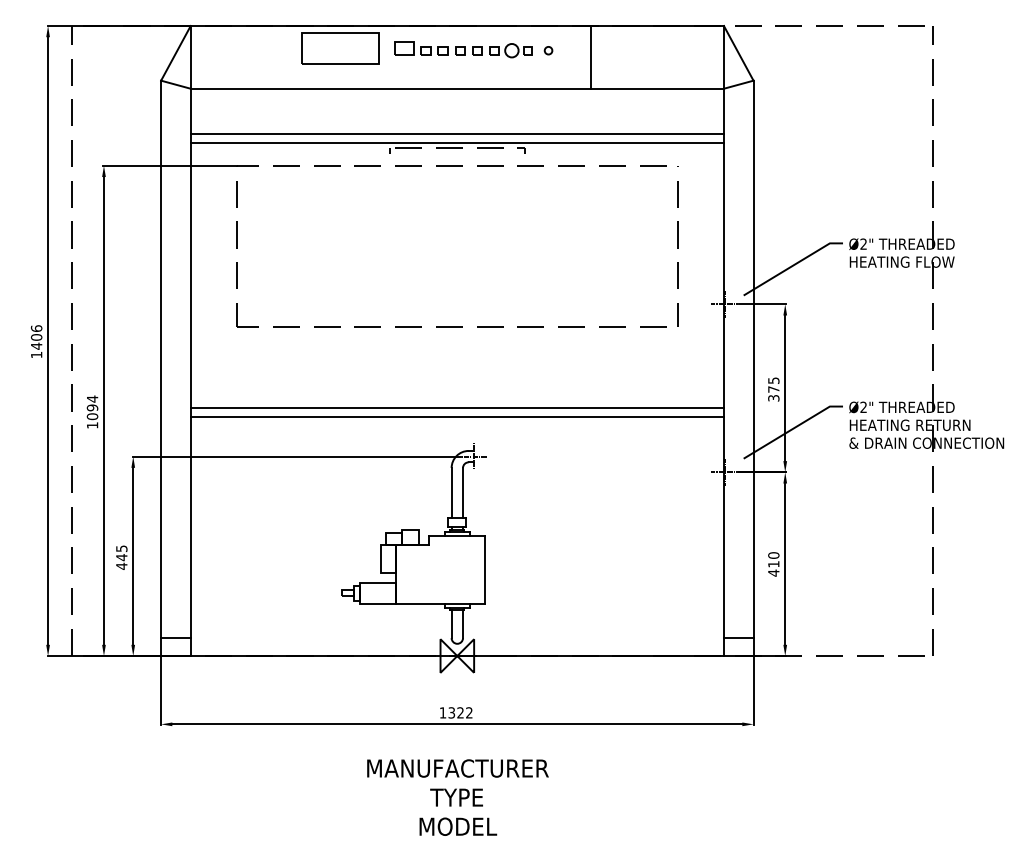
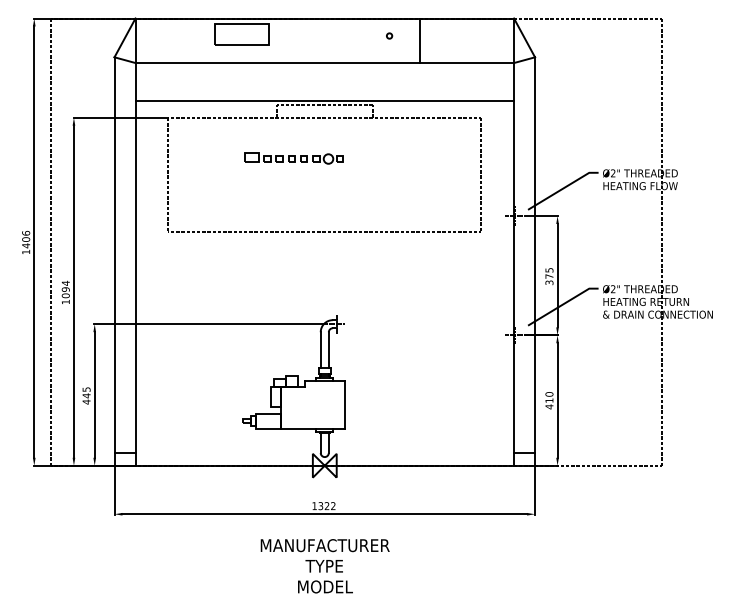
part: (462, 49) -> (293, 158), moved
line: (456, 133) -> (324, 94), removed
line: (456, 407) -> (324, 289), removed
line: (456, 417) -> (324, 296), removed

